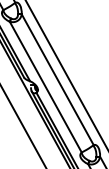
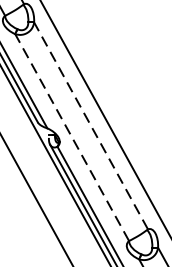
line: (57, 79) -> (90, 125), solid -> dashed
line: (45, 87) -> (71, 138), solid -> dashed

